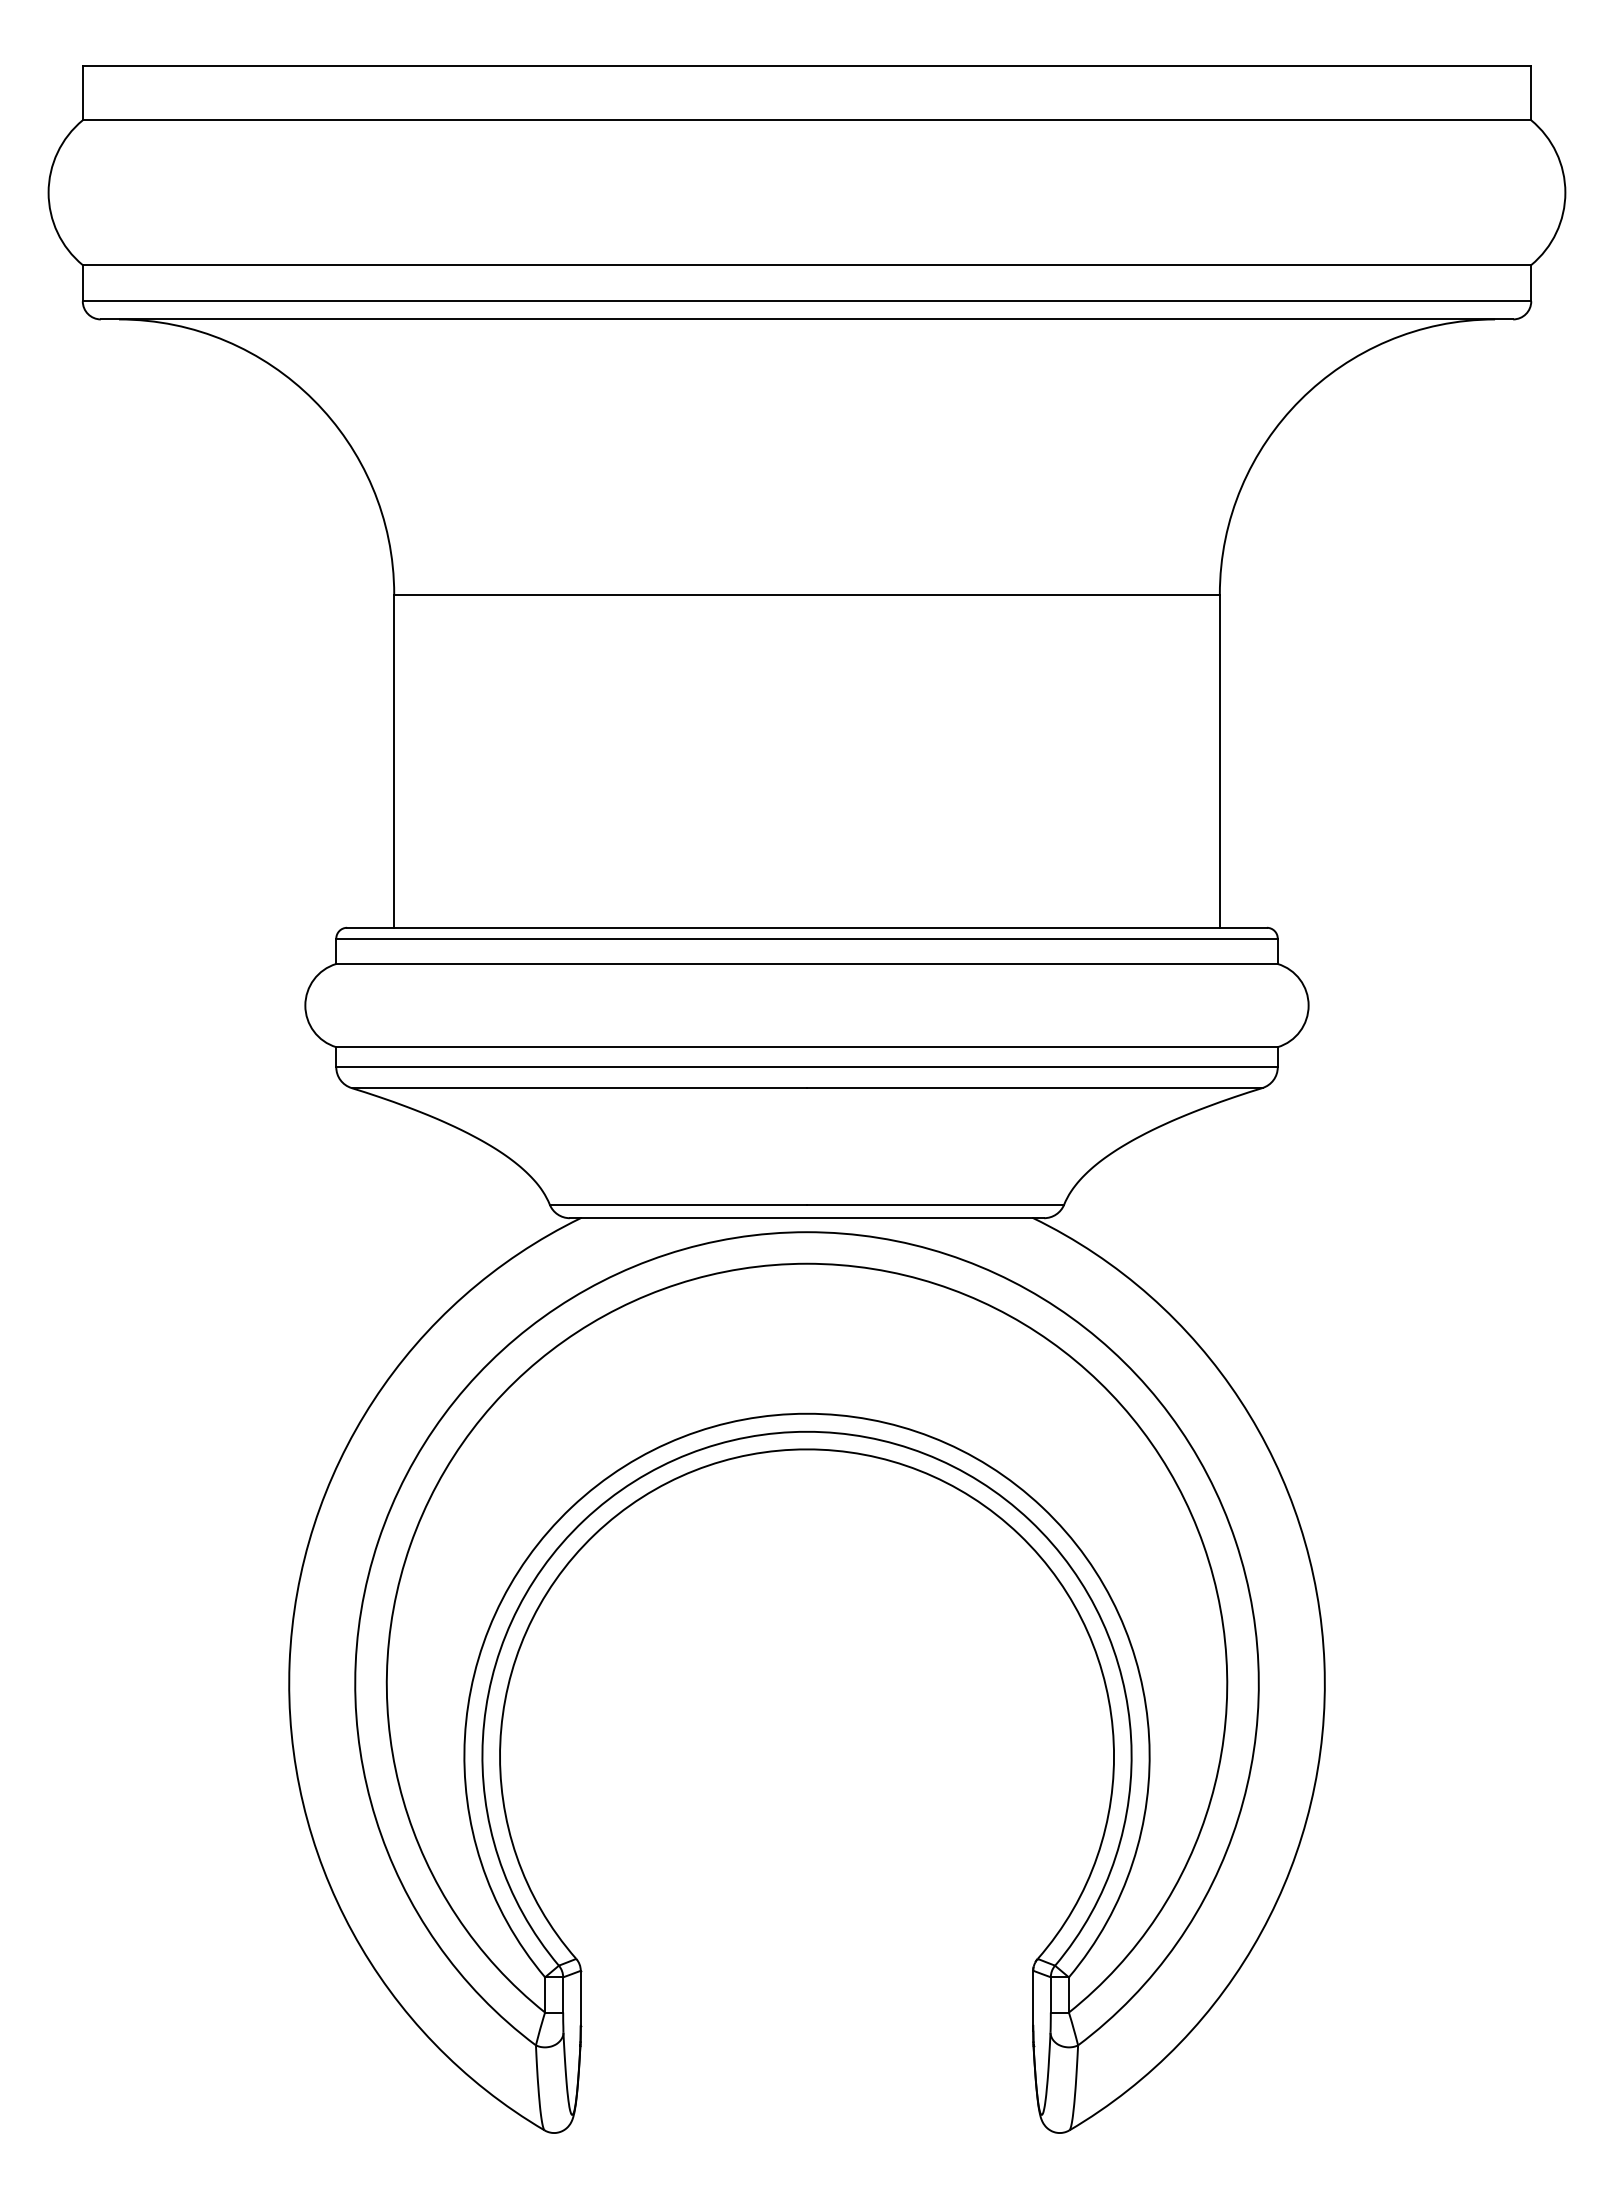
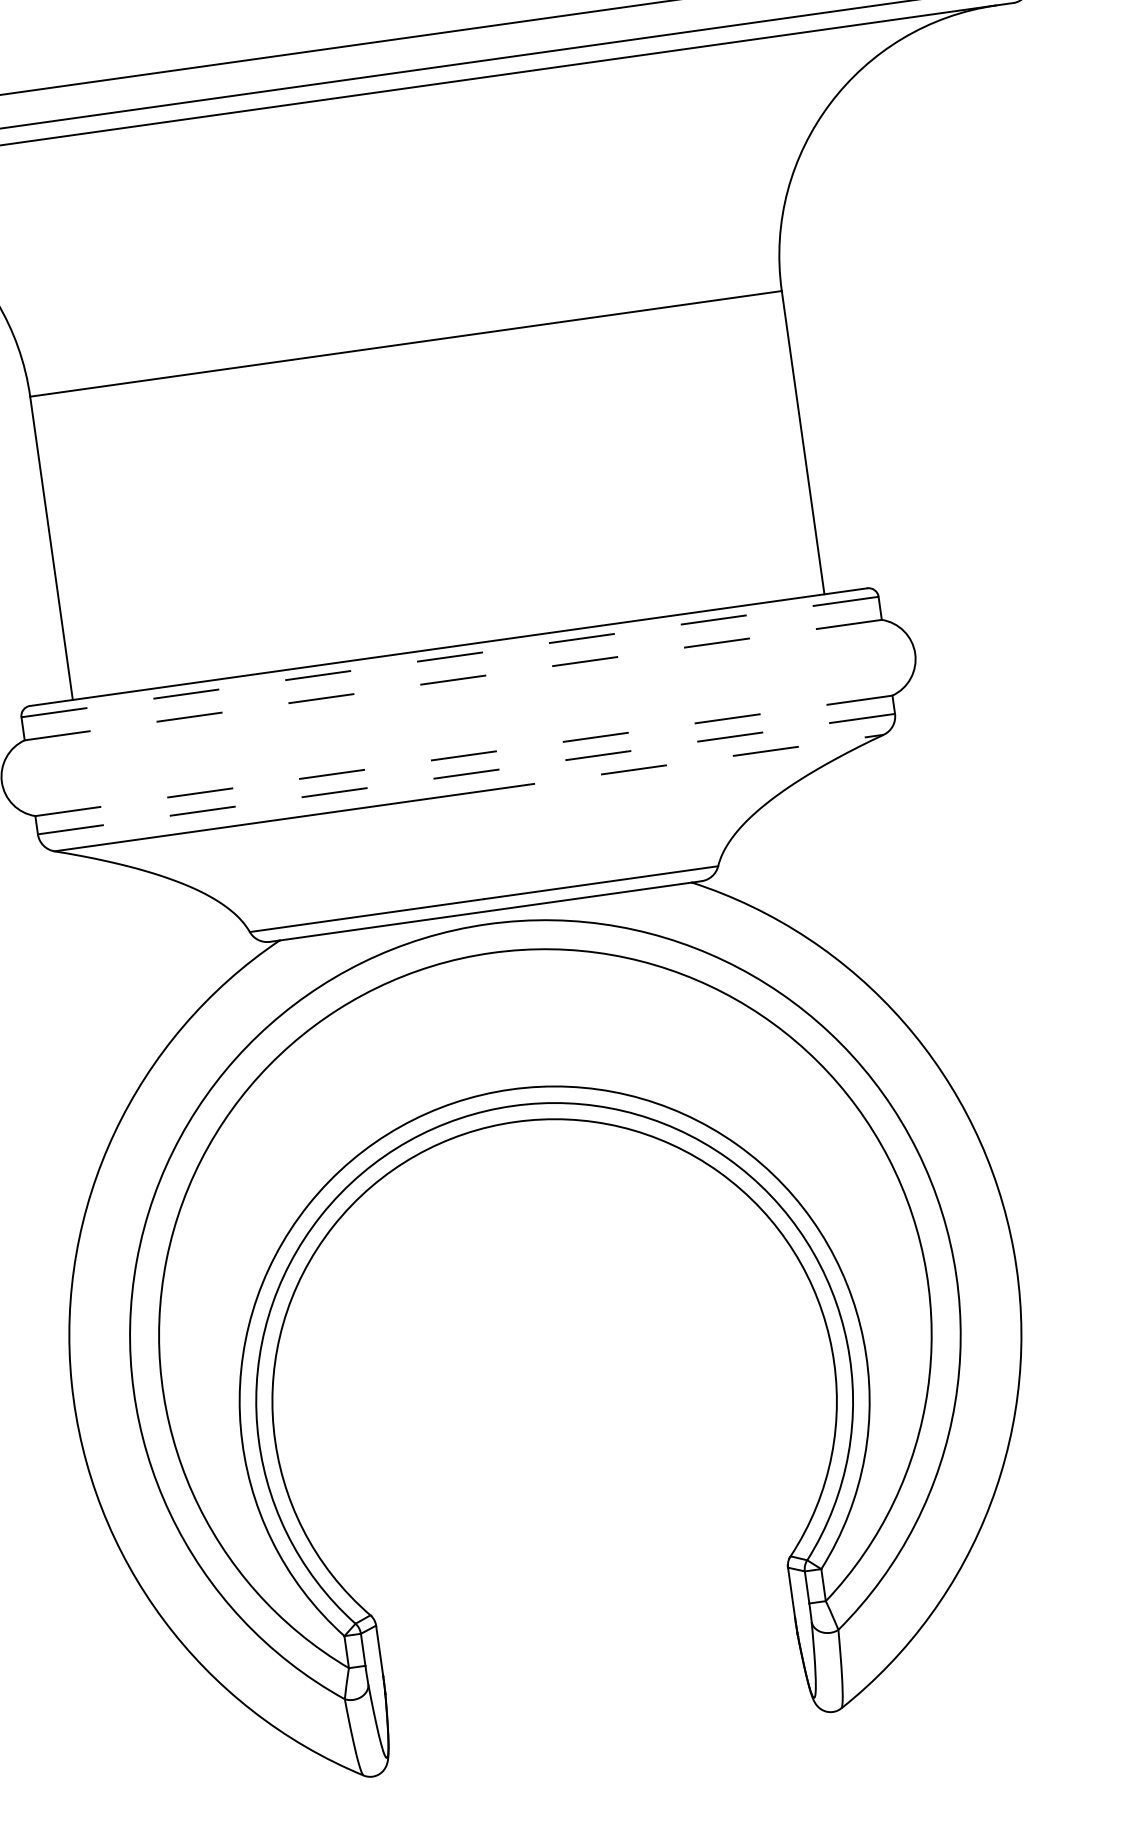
line: (807, 938) -> (450, 656), solid -> dashed
line: (807, 964) -> (453, 680), solid -> dashed
line: (807, 1047) -> (464, 756), solid -> dashed
line: (807, 1067) -> (466, 774), solid -> dashed
line: (1034, 1088) -> (676, 764), solid -> dashed

